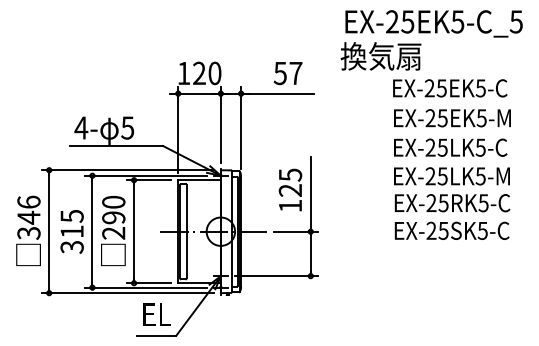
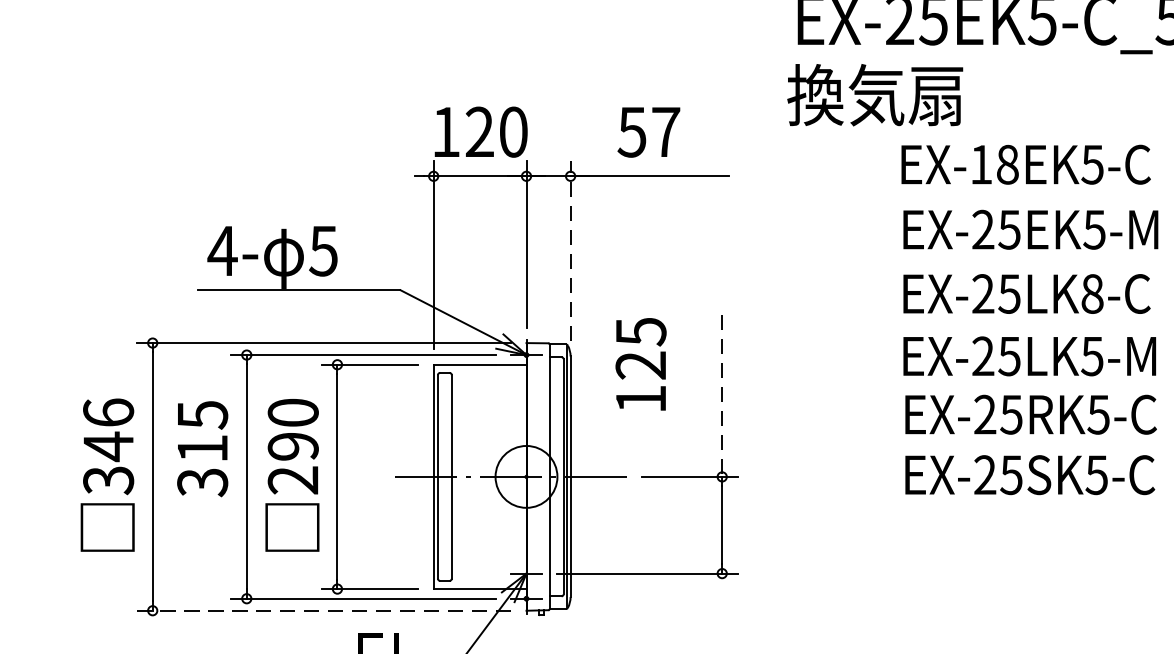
text: (287, 73) -> (647, 132), moved
text: (435, 88) -> (993, 165), EX-25EK5-C -> EX-18EK5-C
line: (241, 127) -> (571, 249), solid -> dashed
text: (480, 147) -> (1091, 293), EX-25LK5-C -> EX-25LK8-C
text: (290, 189) -> (641, 363), moved
line: (310, 195) -> (721, 398), solid -> dashed
text: (71, 231) -> (201, 448), moved
line: (127, 293) -> (323, 611), solid -> dashed

